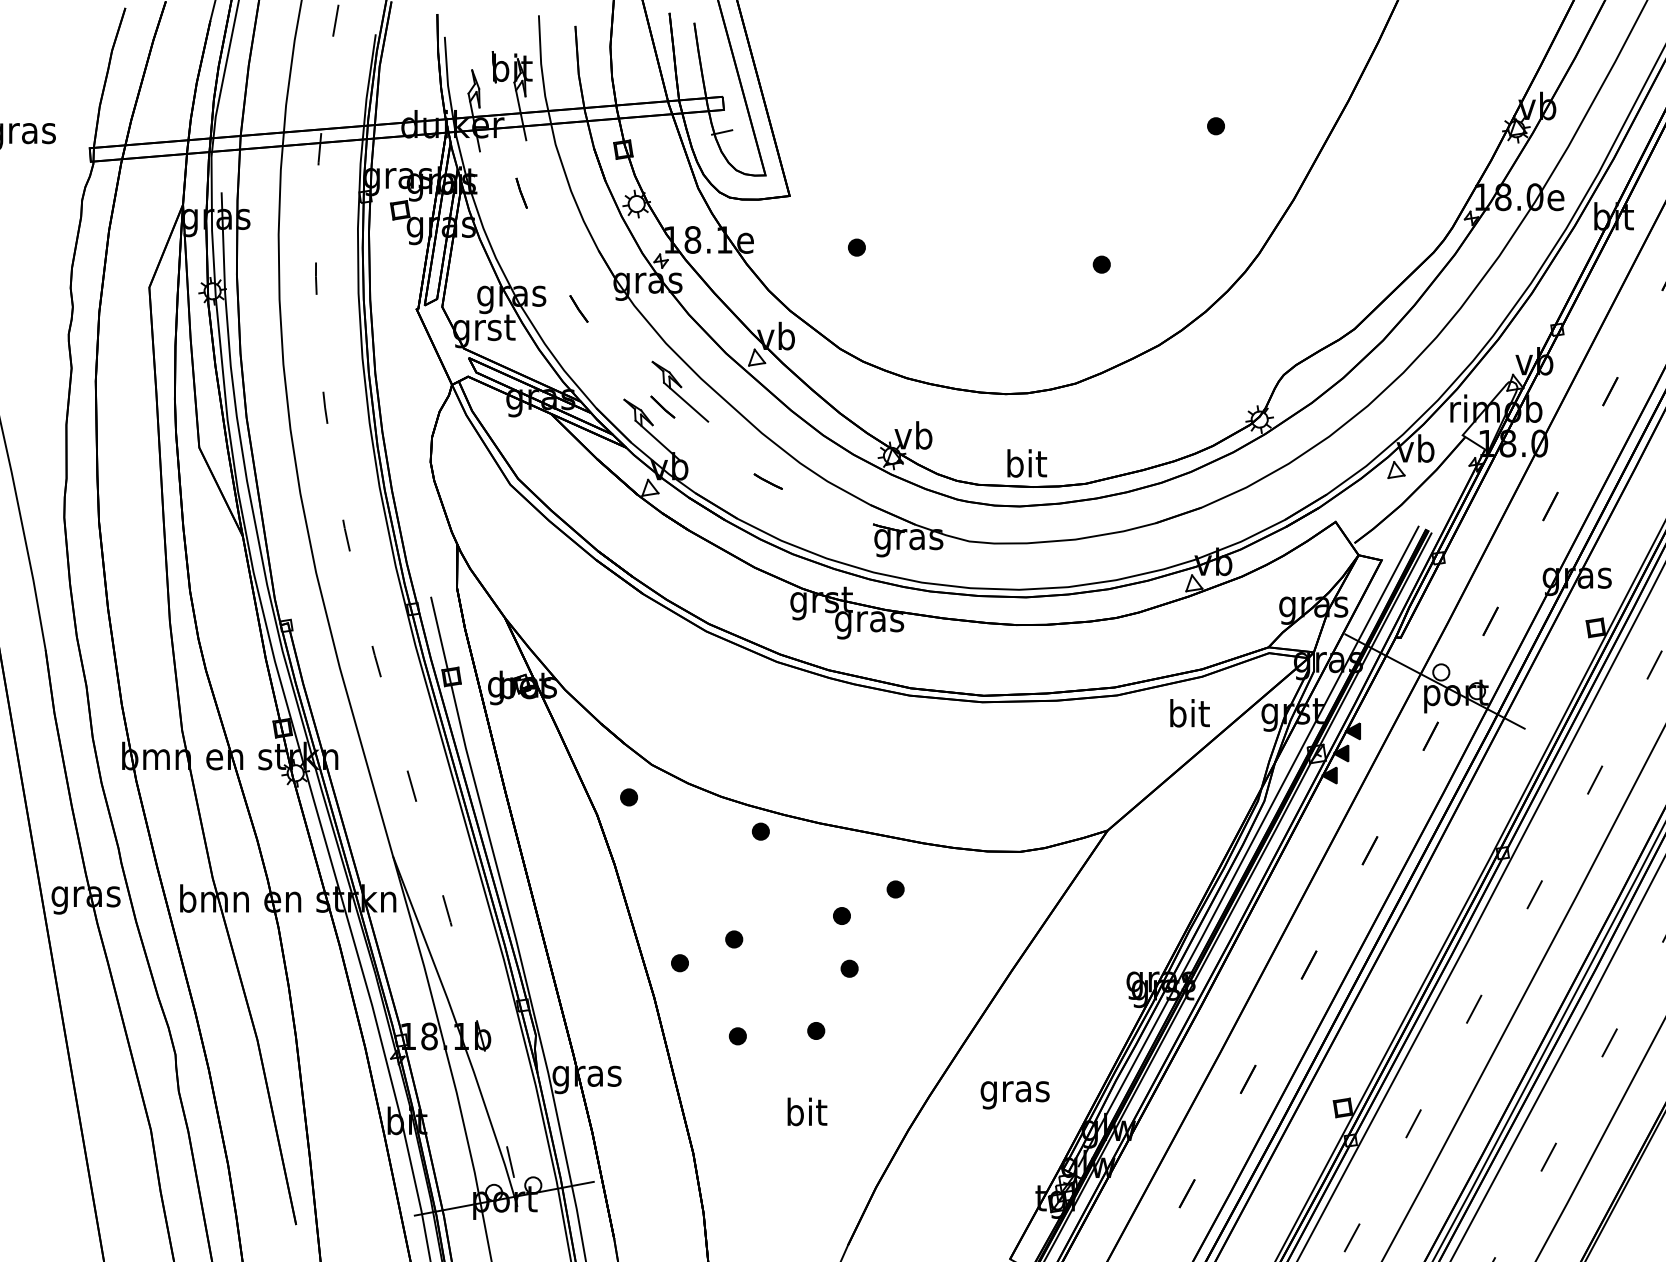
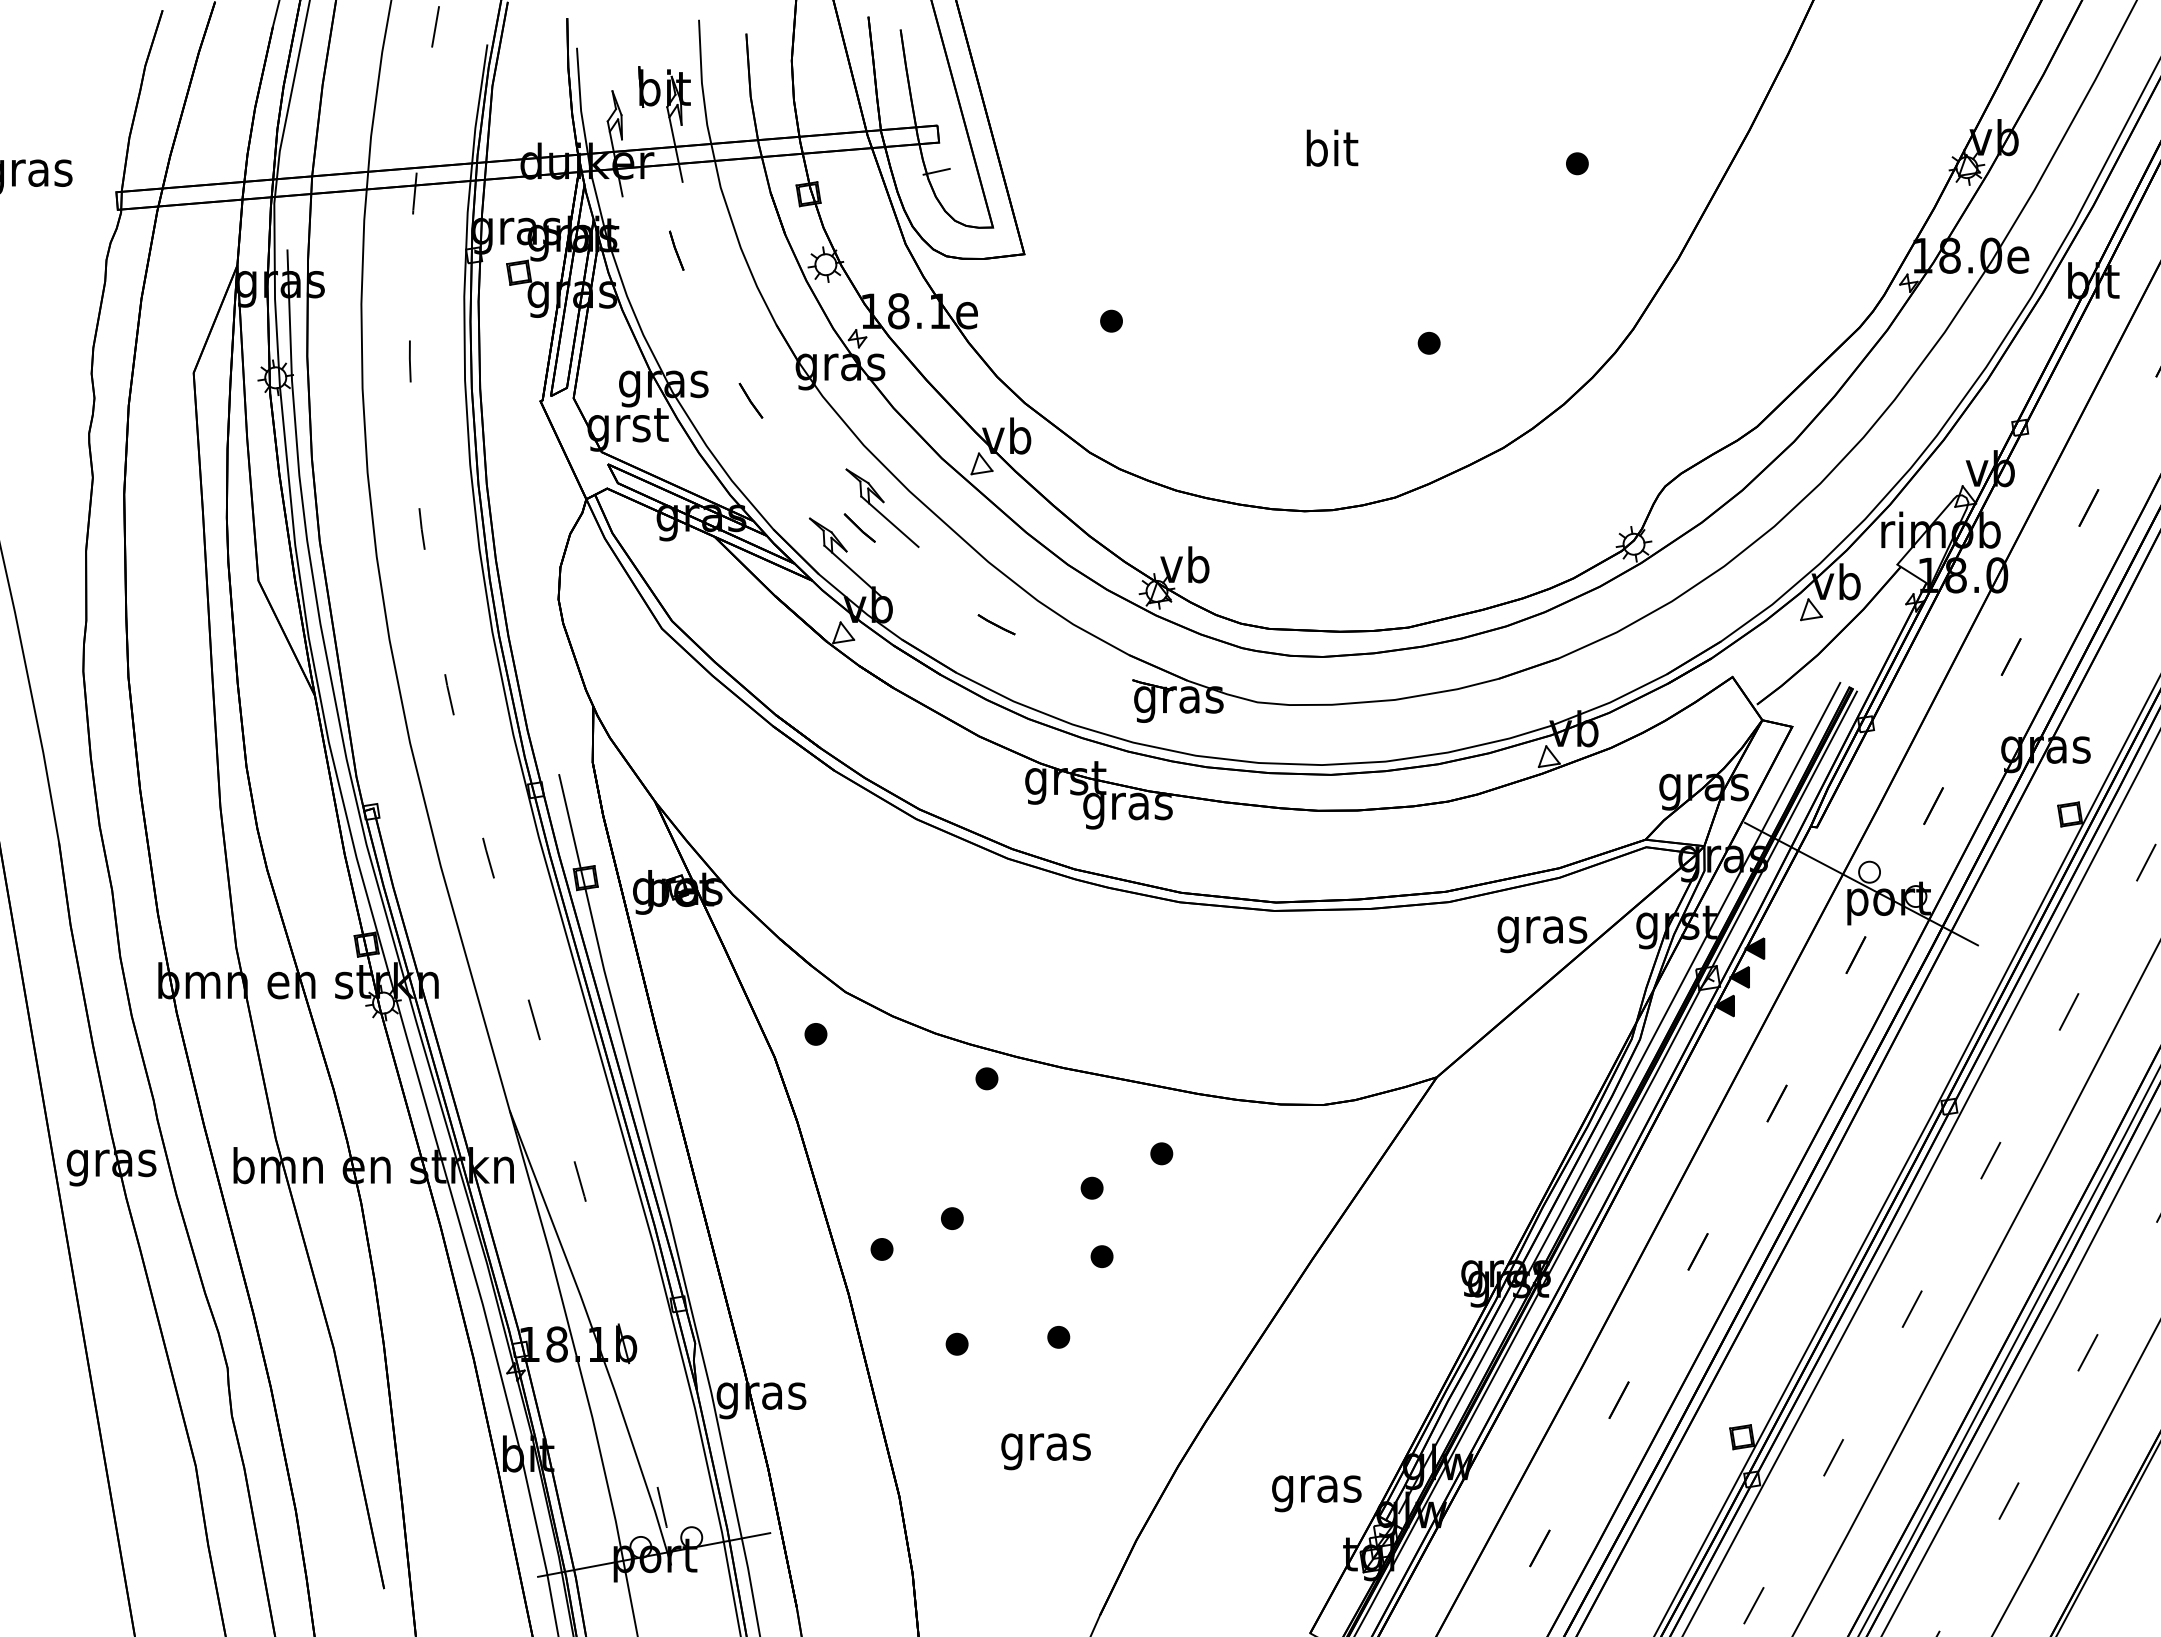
text: (1027, 462) -> (1332, 147), moved
text: (1189, 716) -> (1542, 929), bit -> gras
text: (1014, 1095) -> (1316, 1493), moved
text: (806, 1115) -> (1045, 1446), bit -> gras

